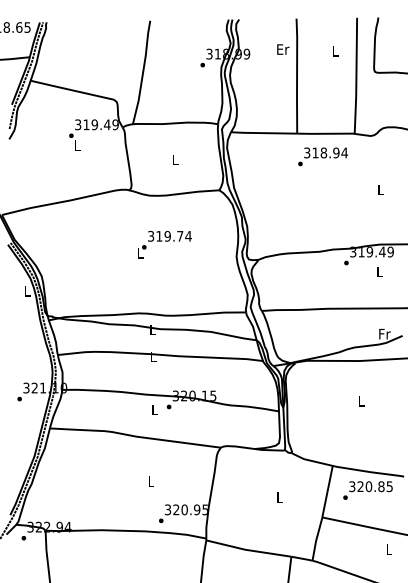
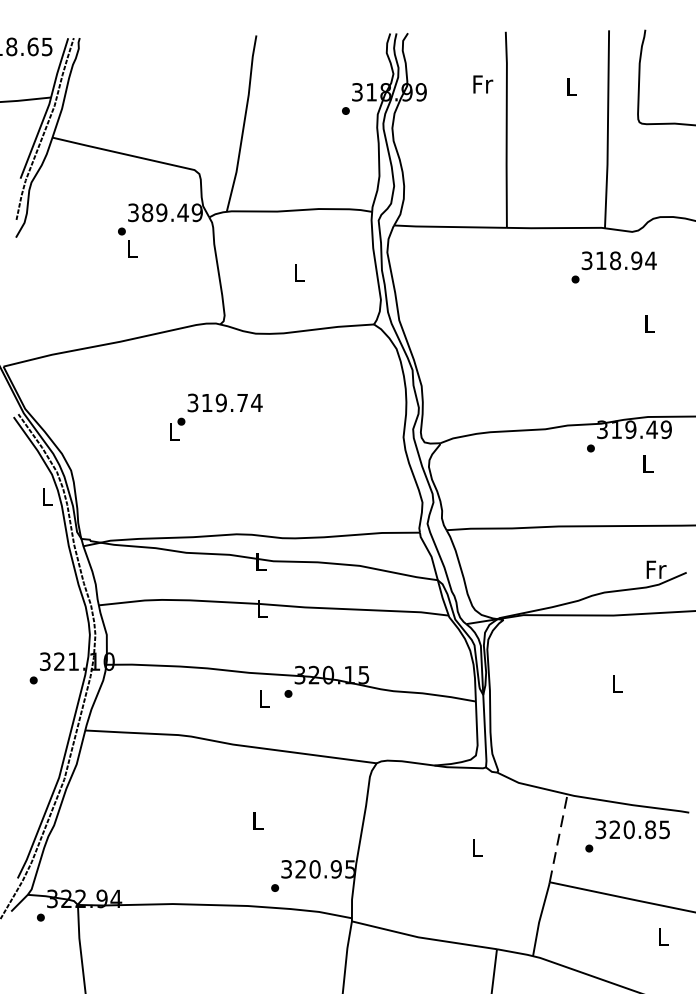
text: (283, 49) -> (483, 84), Er -> Fr
text: (86, 124) -> (147, 212), 319.49 -> 389.49
text: (323, 156) -> (614, 266), moved
text: (164, 244) -> (215, 416), moved
line: (327, 491) -> (558, 838), solid -> dashed

